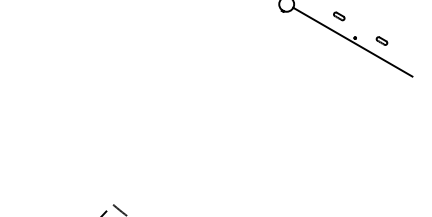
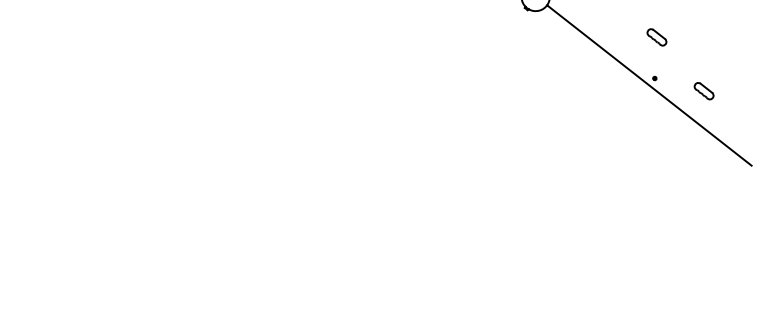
part: (339, 16) -> (657, 37), moved

